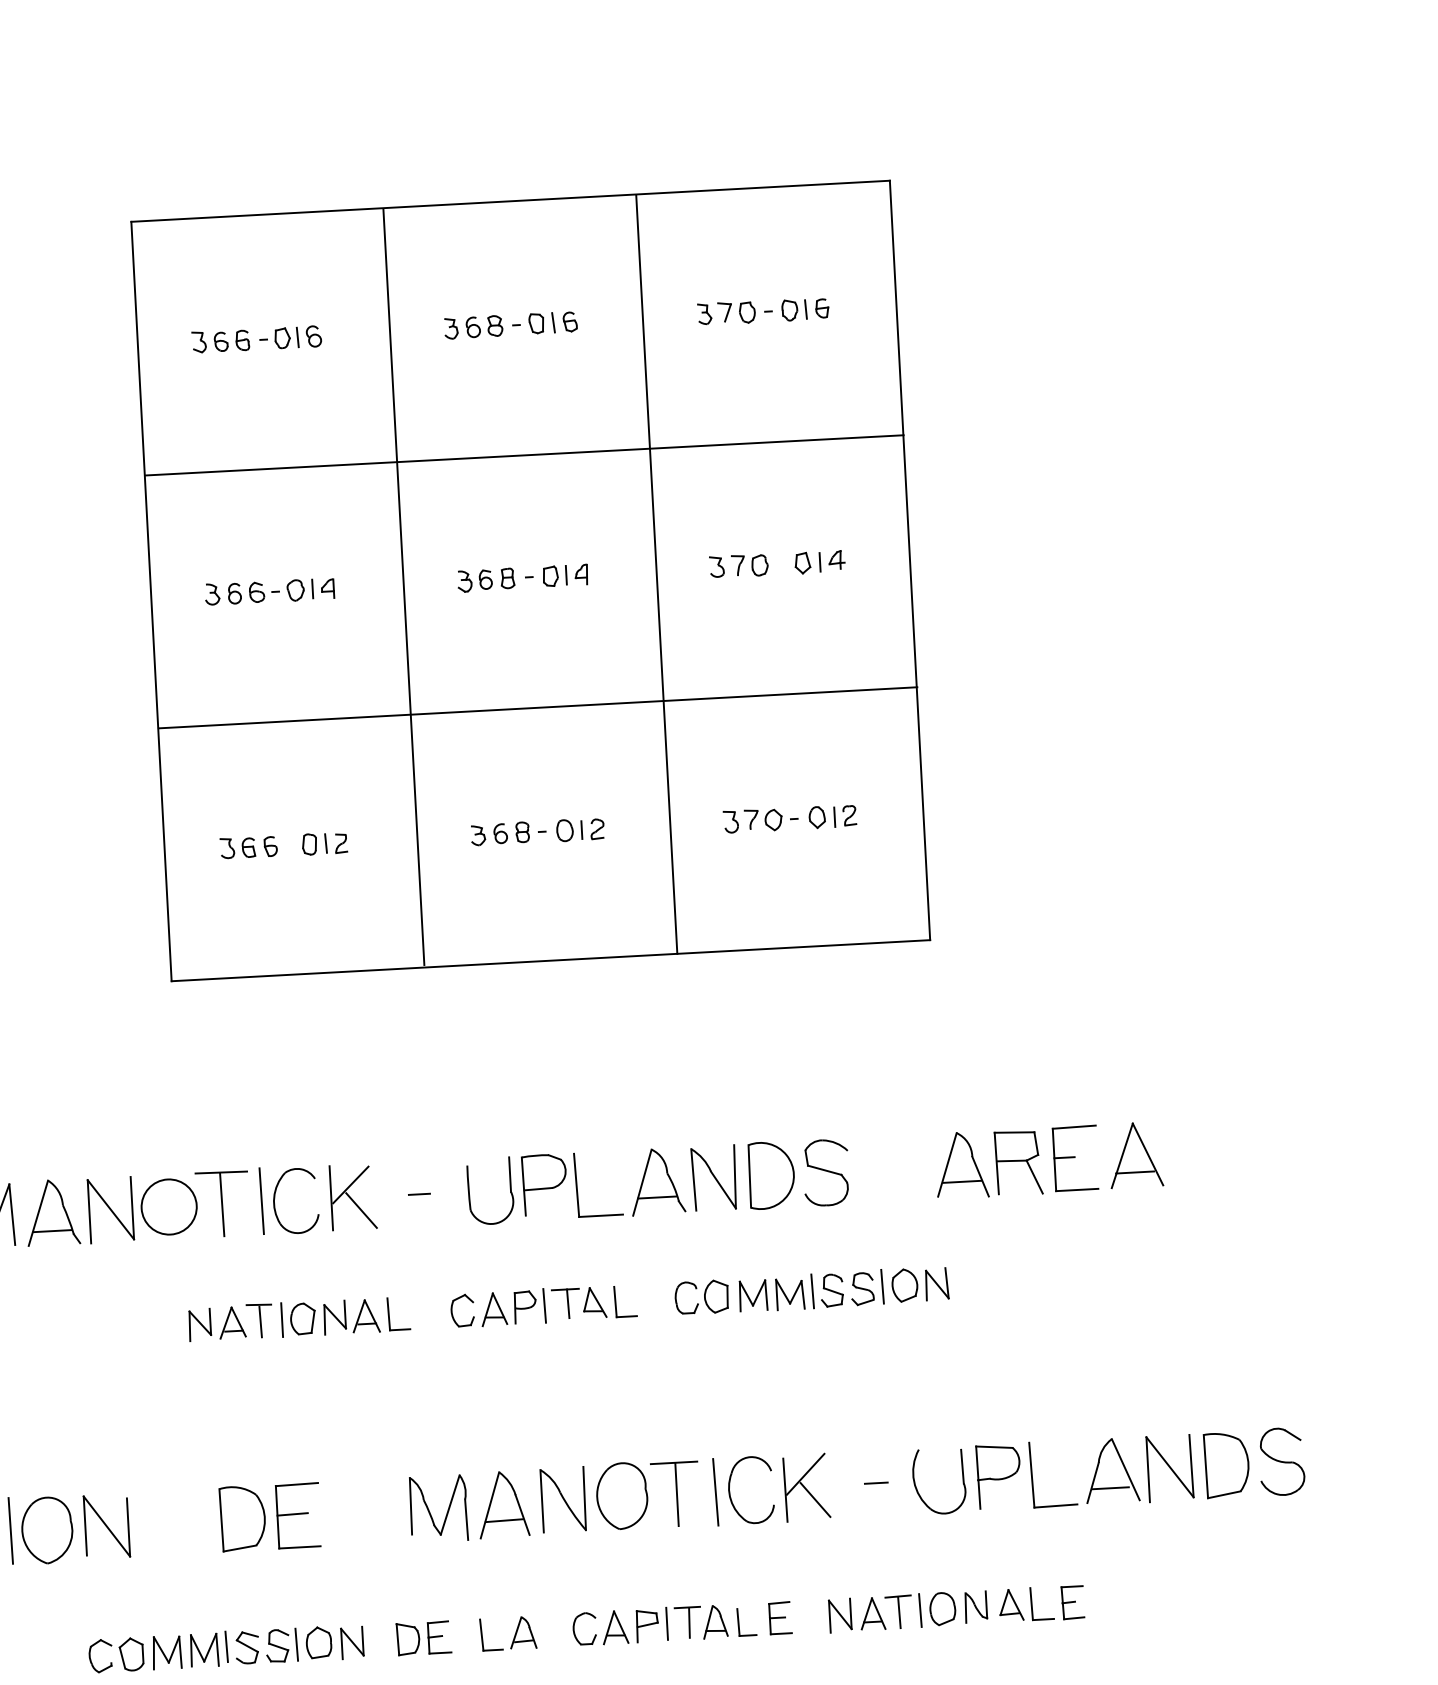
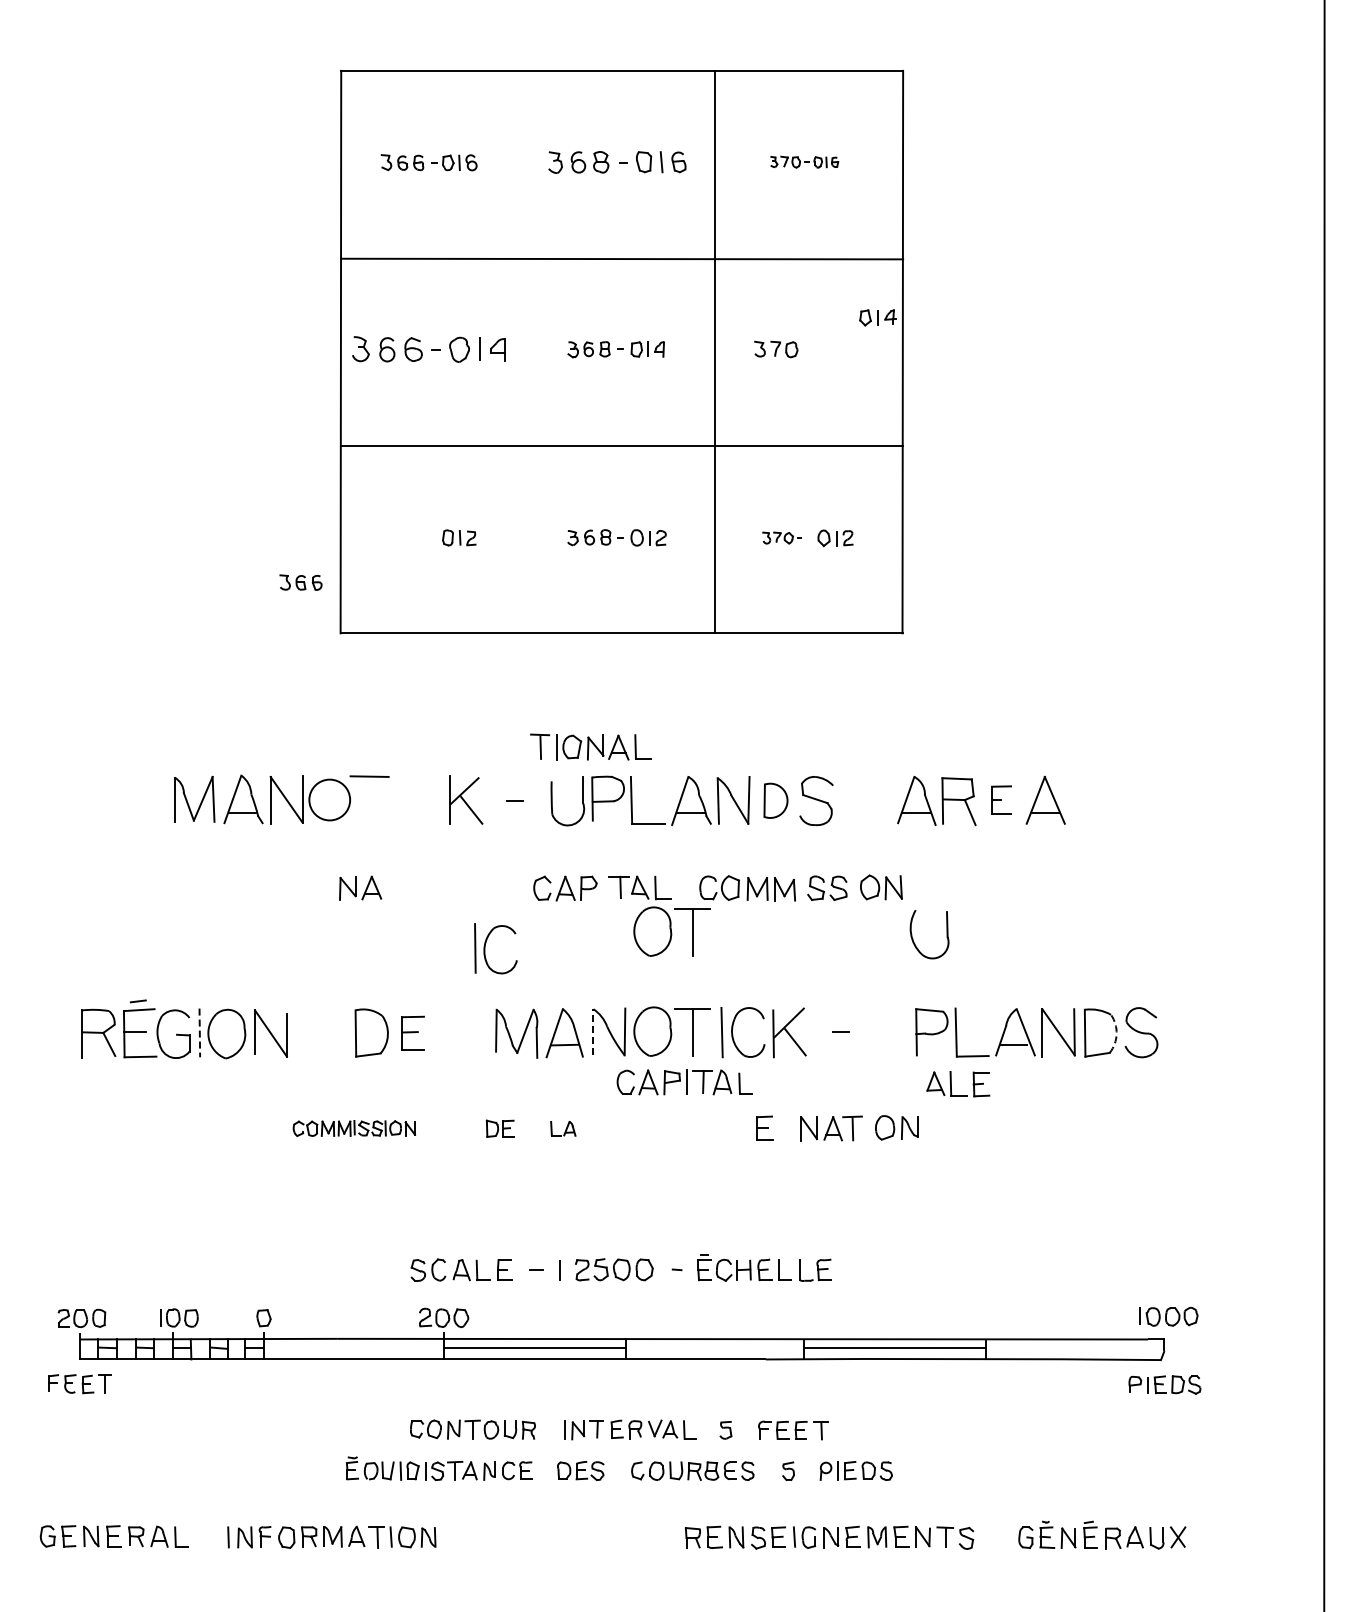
part: (763, 310) -> (804, 161), size x0.7
part: (510, 325) -> (617, 162), size x1.4
part: (818, 561) -> (877, 317), moved
line: (403, 587) -> (527, 351), removed
part: (269, 591) -> (428, 349), size x1.6
part: (759, 819) -> (781, 537), size x0.7
part: (248, 847) -> (300, 582), moved
part: (1076, 1158) -> (1001, 800), size x0.6
part: (770, 1175) -> (775, 800), size x0.7
part: (275, 1200) -> (485, 948), moved
line: (221, 1204) -> (368, 800), removed
line: (882, 1285) -> (853, 886), removed
line: (812, 1290) -> (801, 887), removed
line: (543, 1305) -> (602, 887), removed
part: (327, 1316) -> (590, 746), moved
part: (640, 1359) -> (671, 931), added
arc: (1248, 1466) -> (1116, 1034), solid -> dashed
part: (917, 1487) -> (913, 938), moved
line: (542, 1500) -> (593, 1031), solid -> dashed
part: (297, 1514) -> (412, 1032), size x0.7
line: (10, 1531) -> (199, 1033), solid -> dashed
part: (1032, 1604) -> (951, 1084), moved
line: (920, 1609) -> (868, 1127), removed
part: (663, 1624) -> (684, 1082), moved
part: (508, 1633) -> (563, 1128), size x0.6
part: (423, 1637) -> (500, 1128), size x0.7
part: (226, 1648) -> (354, 1128), size x0.6

